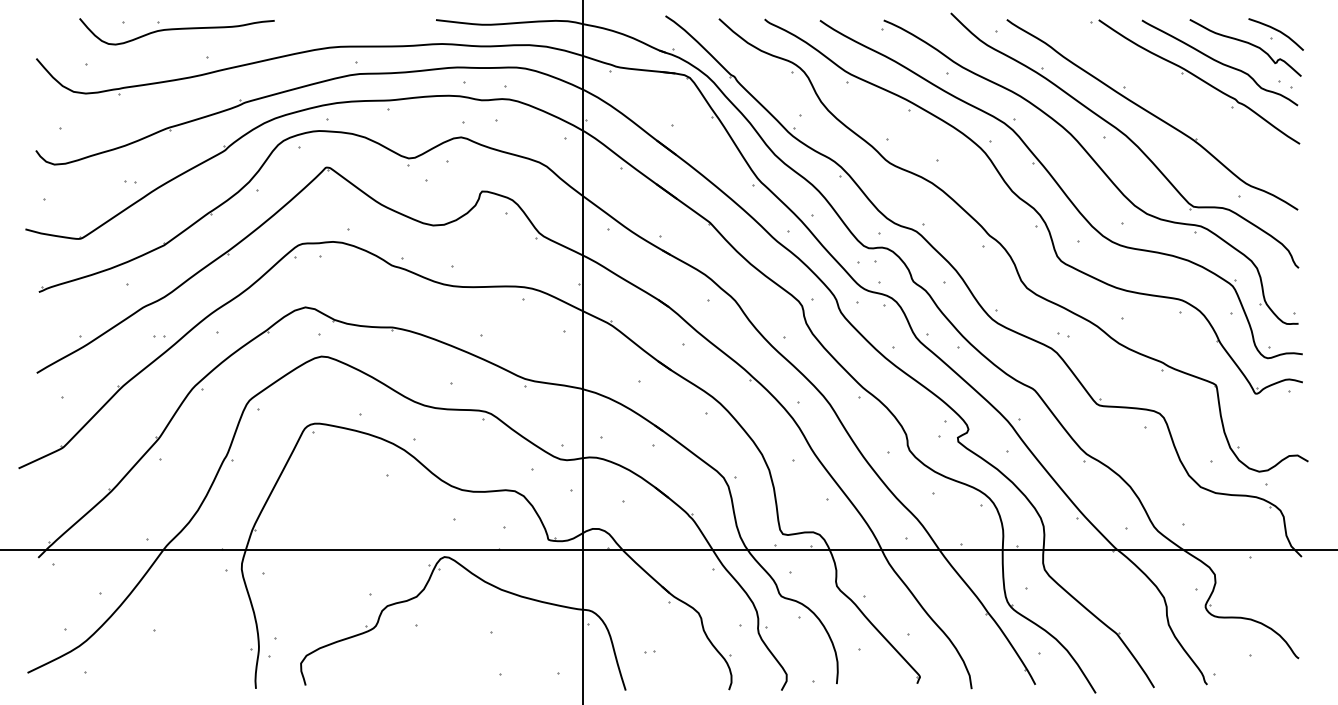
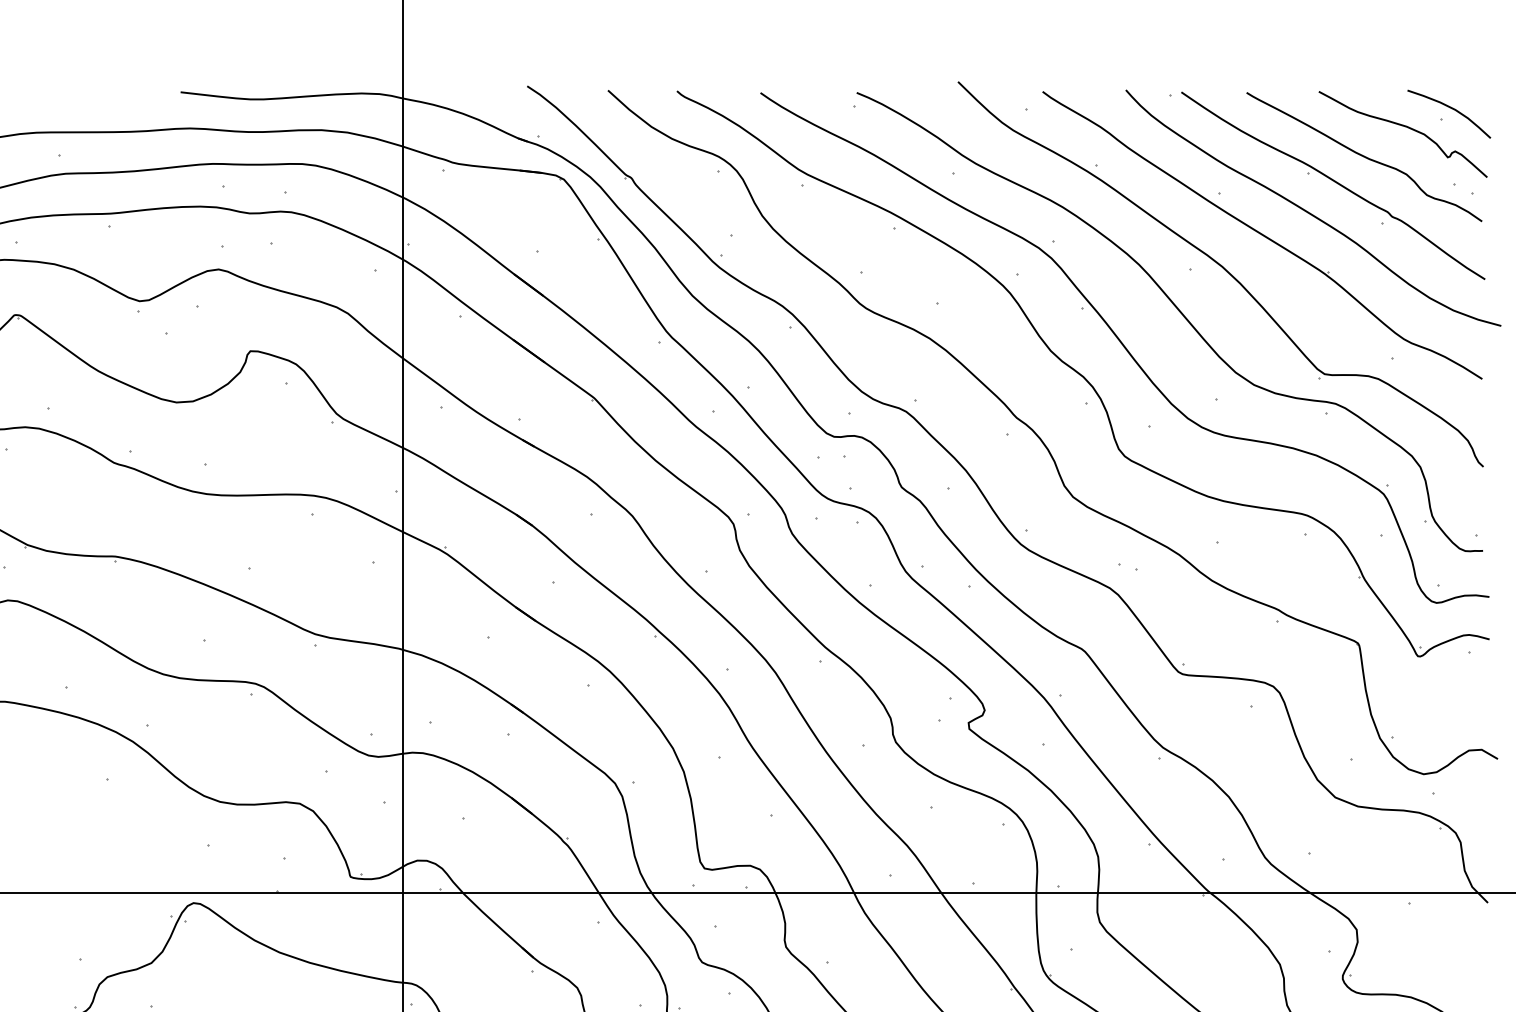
curve: (1184, 99) -> (1310, 212), added

